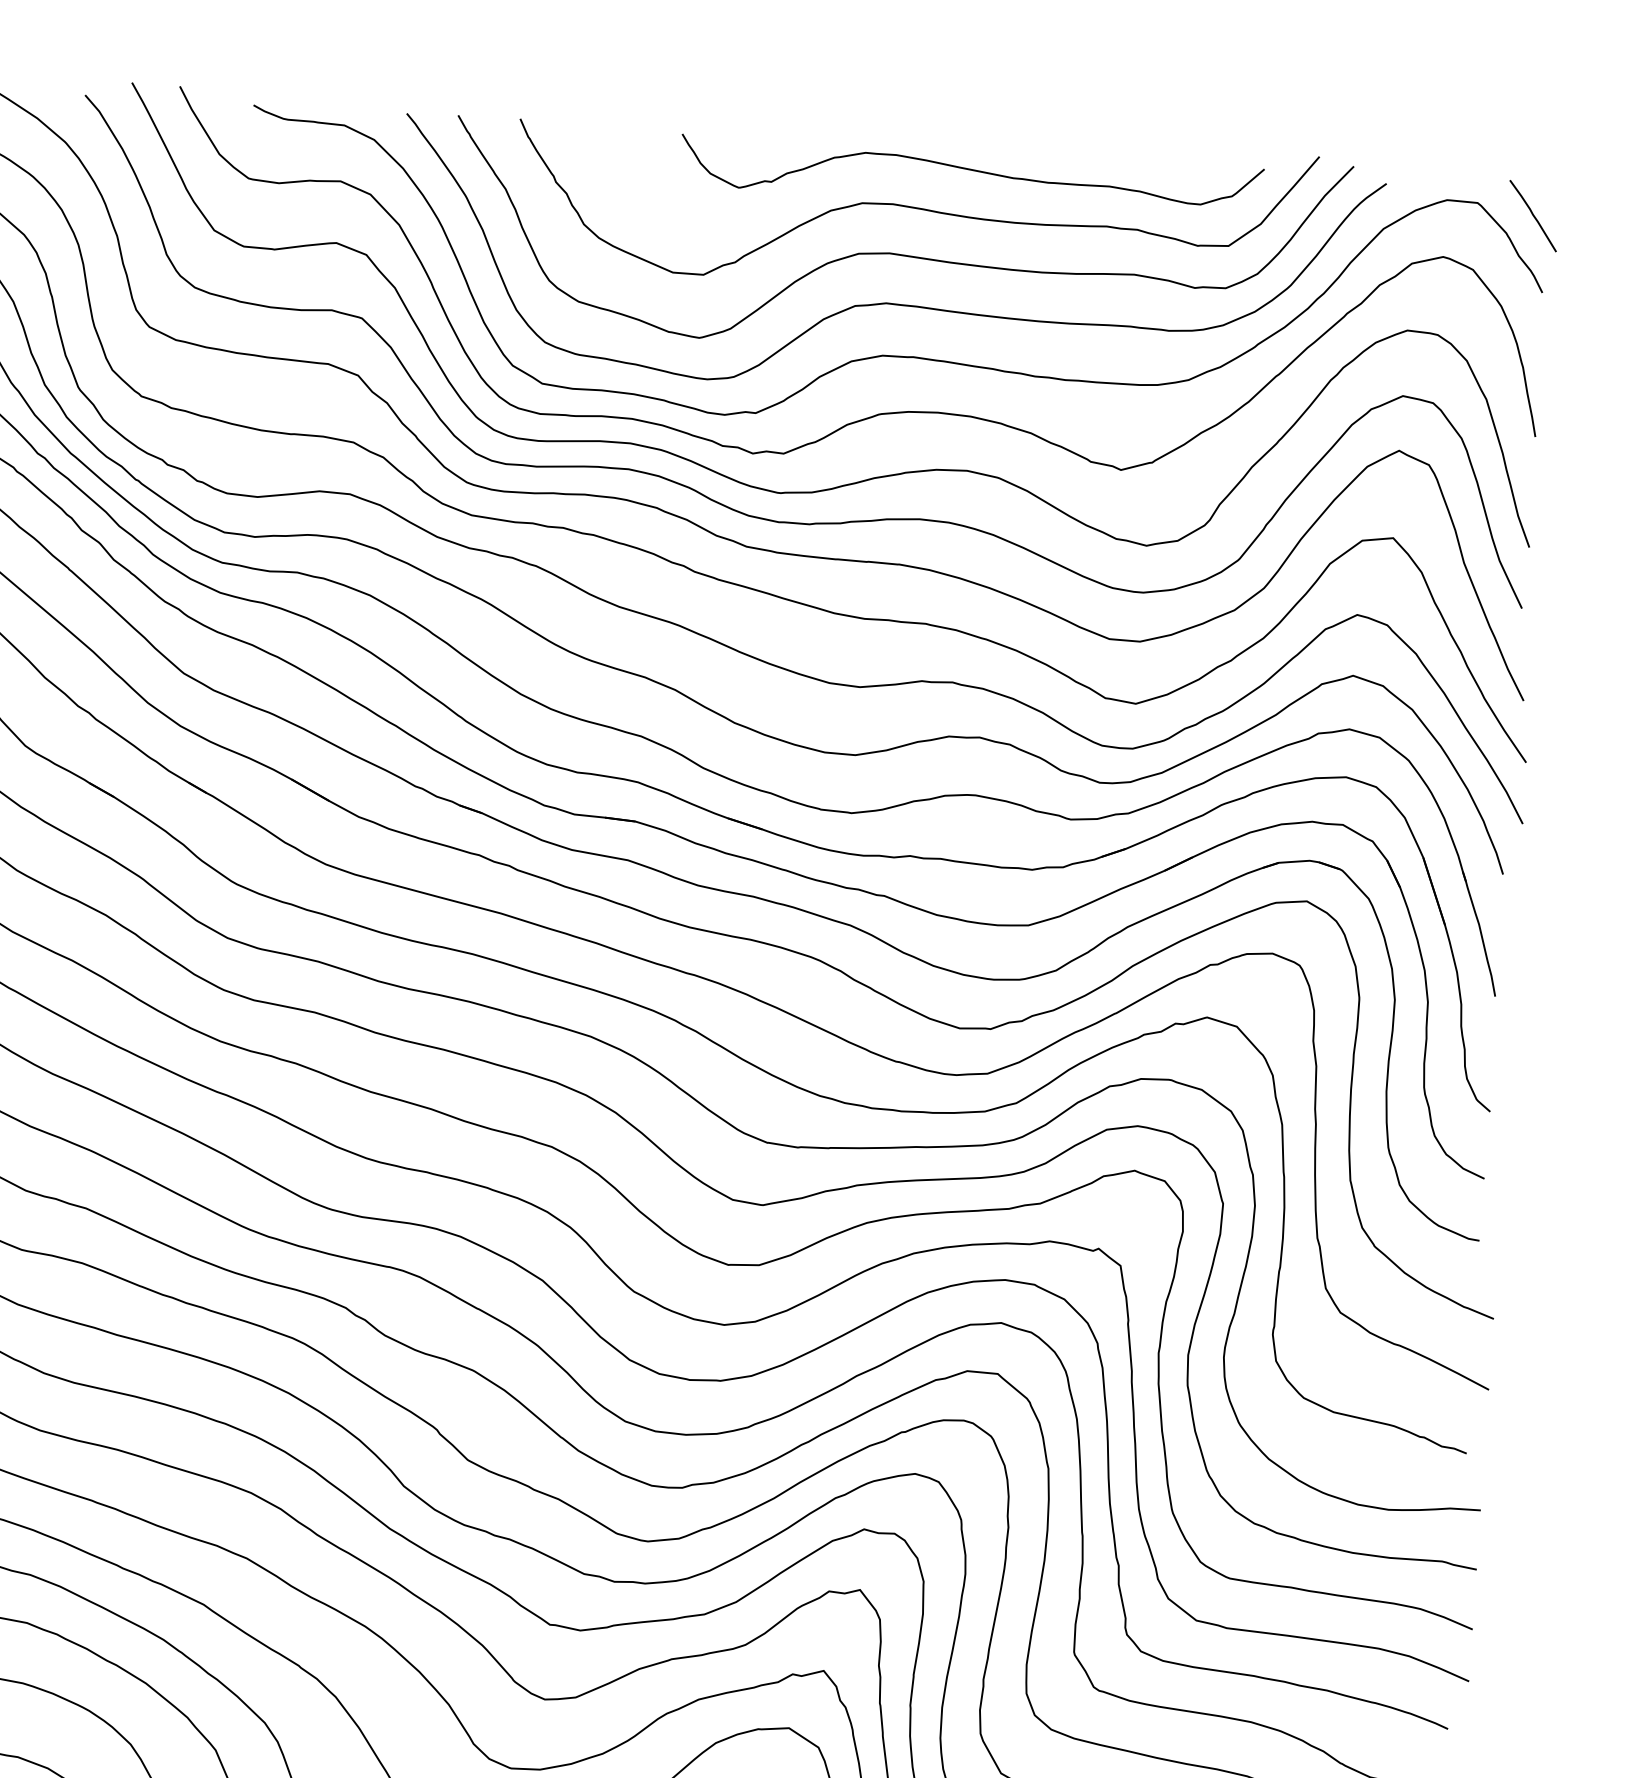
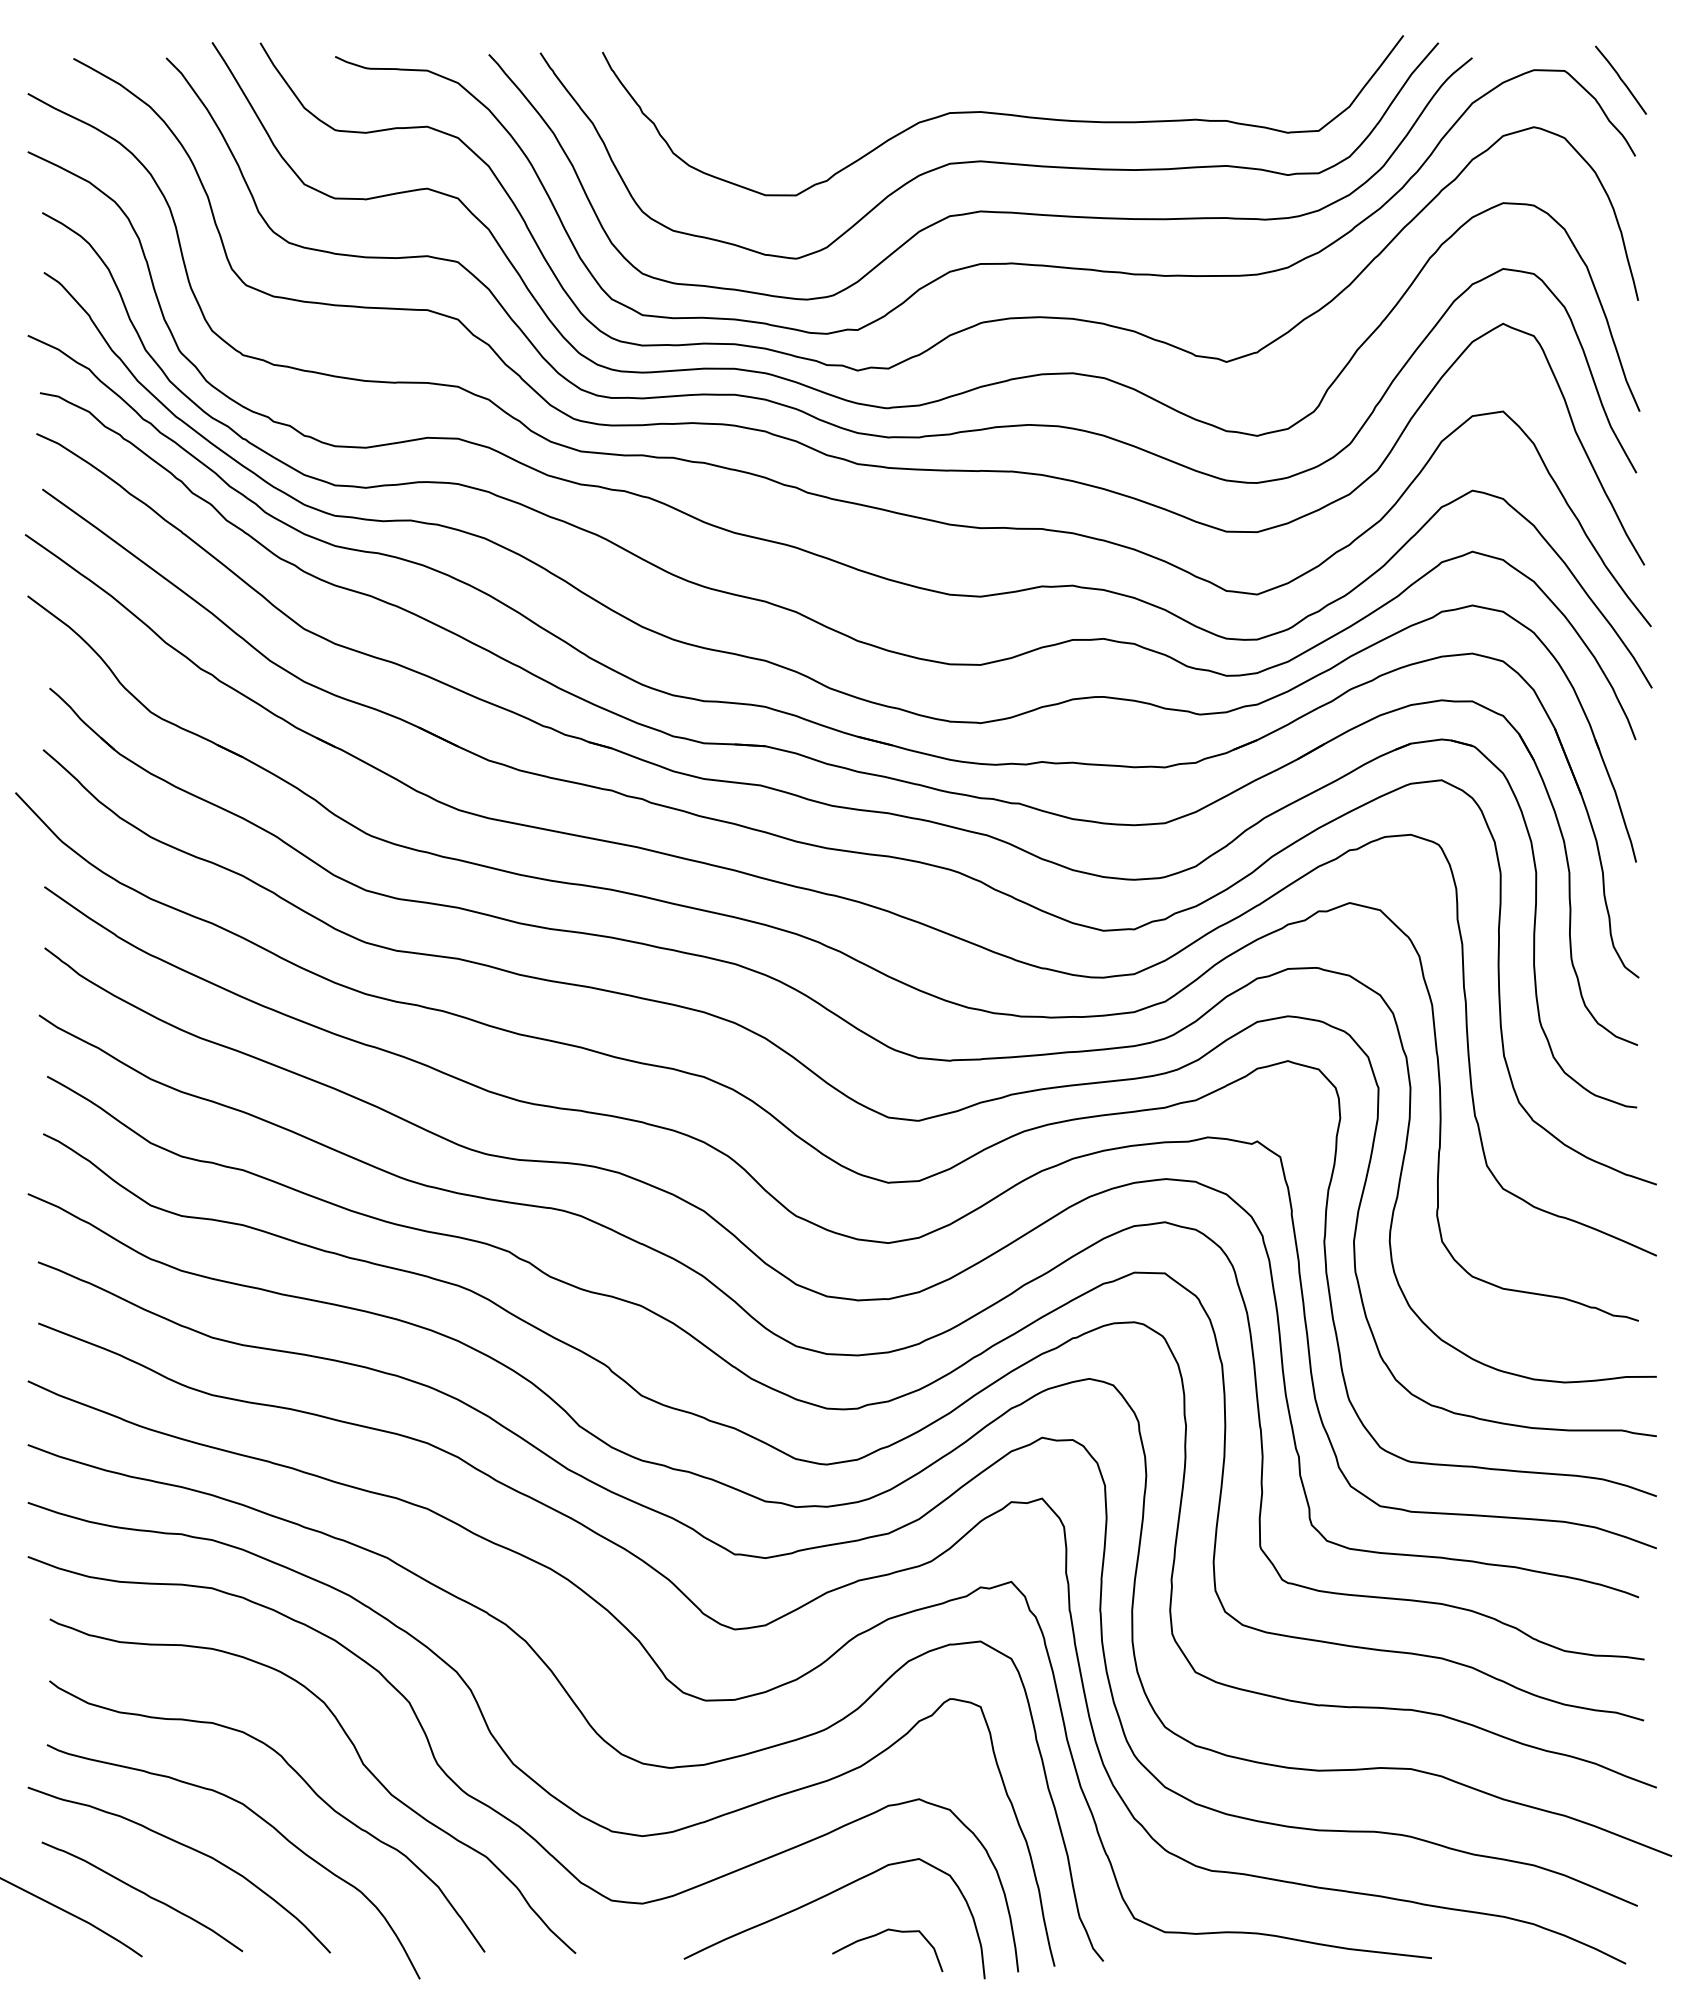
curve: (972, 171) -> (1057, 73), removed

